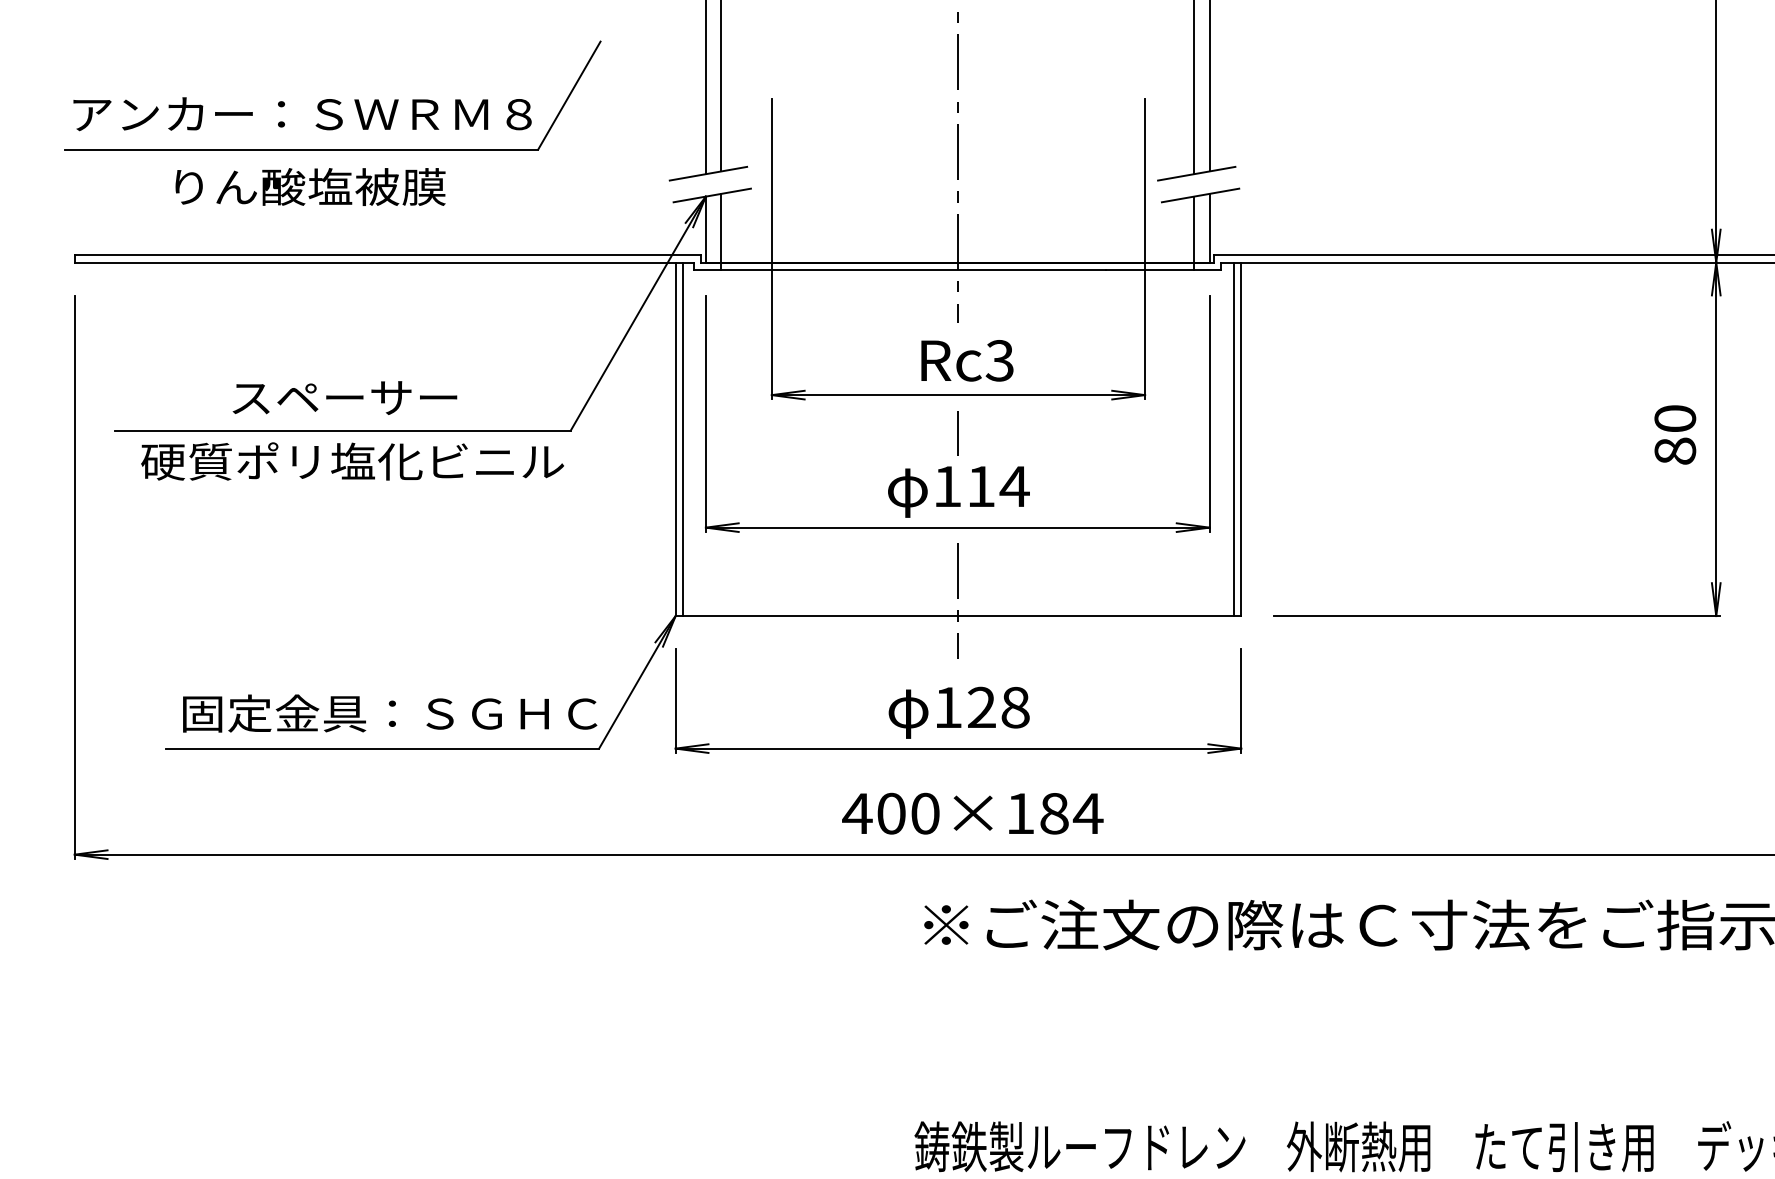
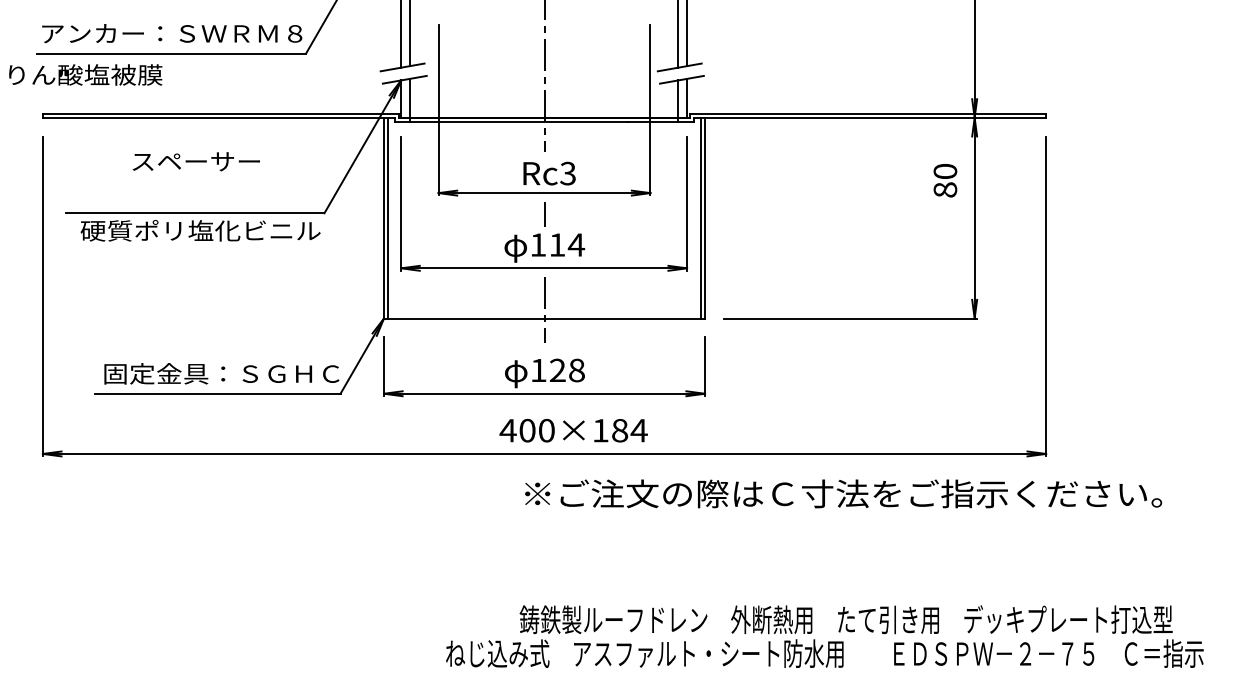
text: (310, 186) -> (85, 74), moved
text: (343, 397) -> (195, 161), moved
text: (1675, 434) -> (945, 180), moved
text: (972, 813) -> (573, 430), moved

